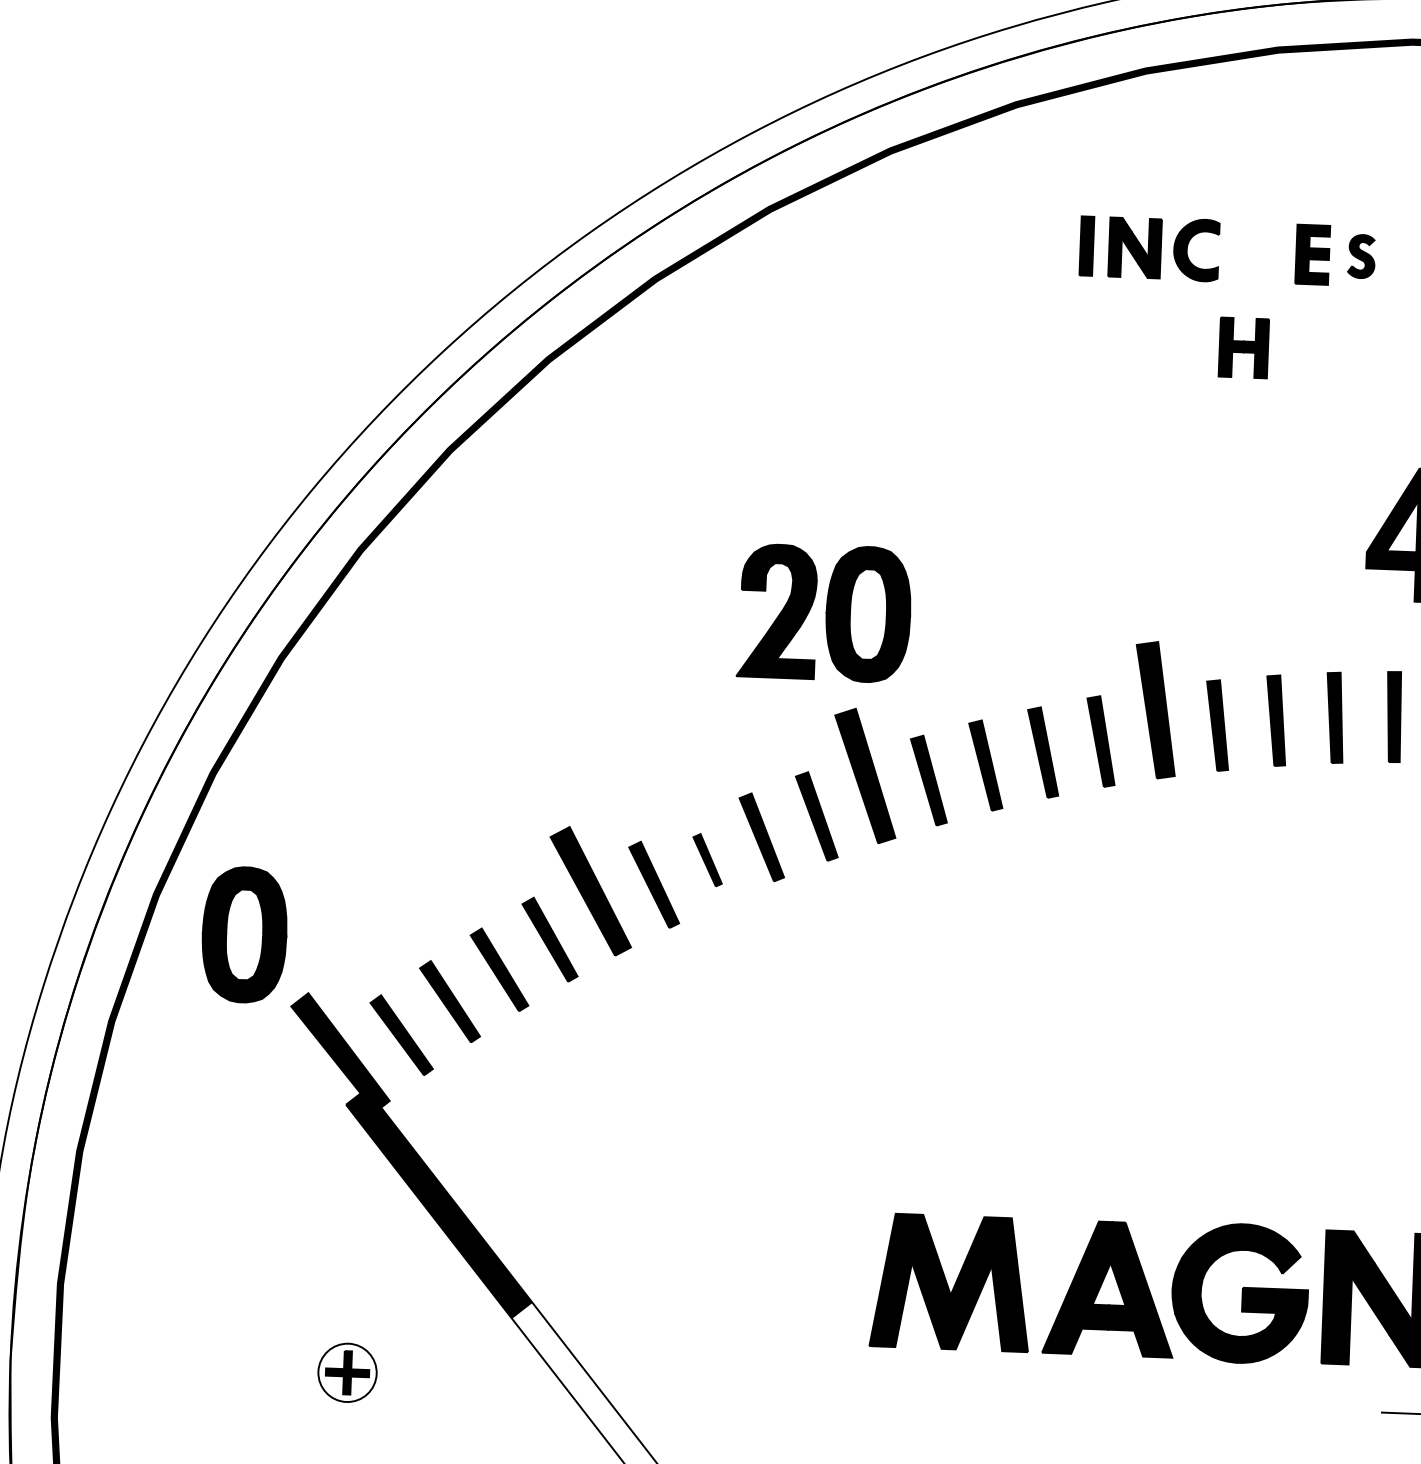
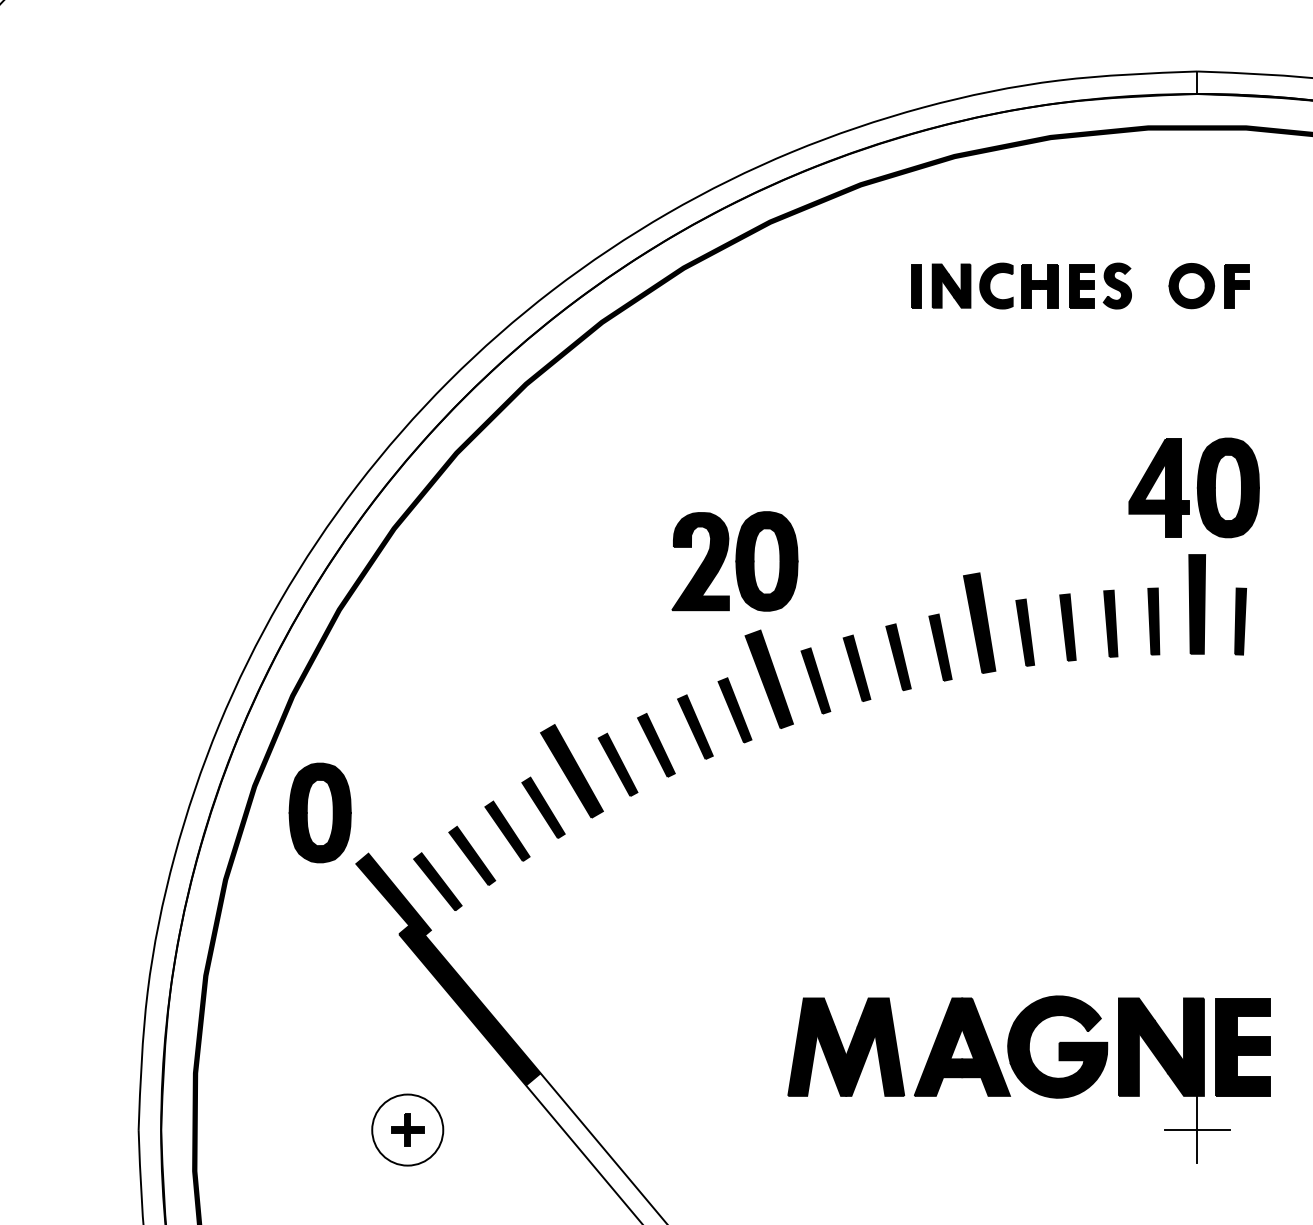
part: (1360, 255) -> (1116, 285), size x1.43
part: (1243, 348) -> (1039, 286), moved
part: (707, 860) -> (656, 745), size x1.67
circle: (347, 1372) -> (407, 1129), size x1.67

